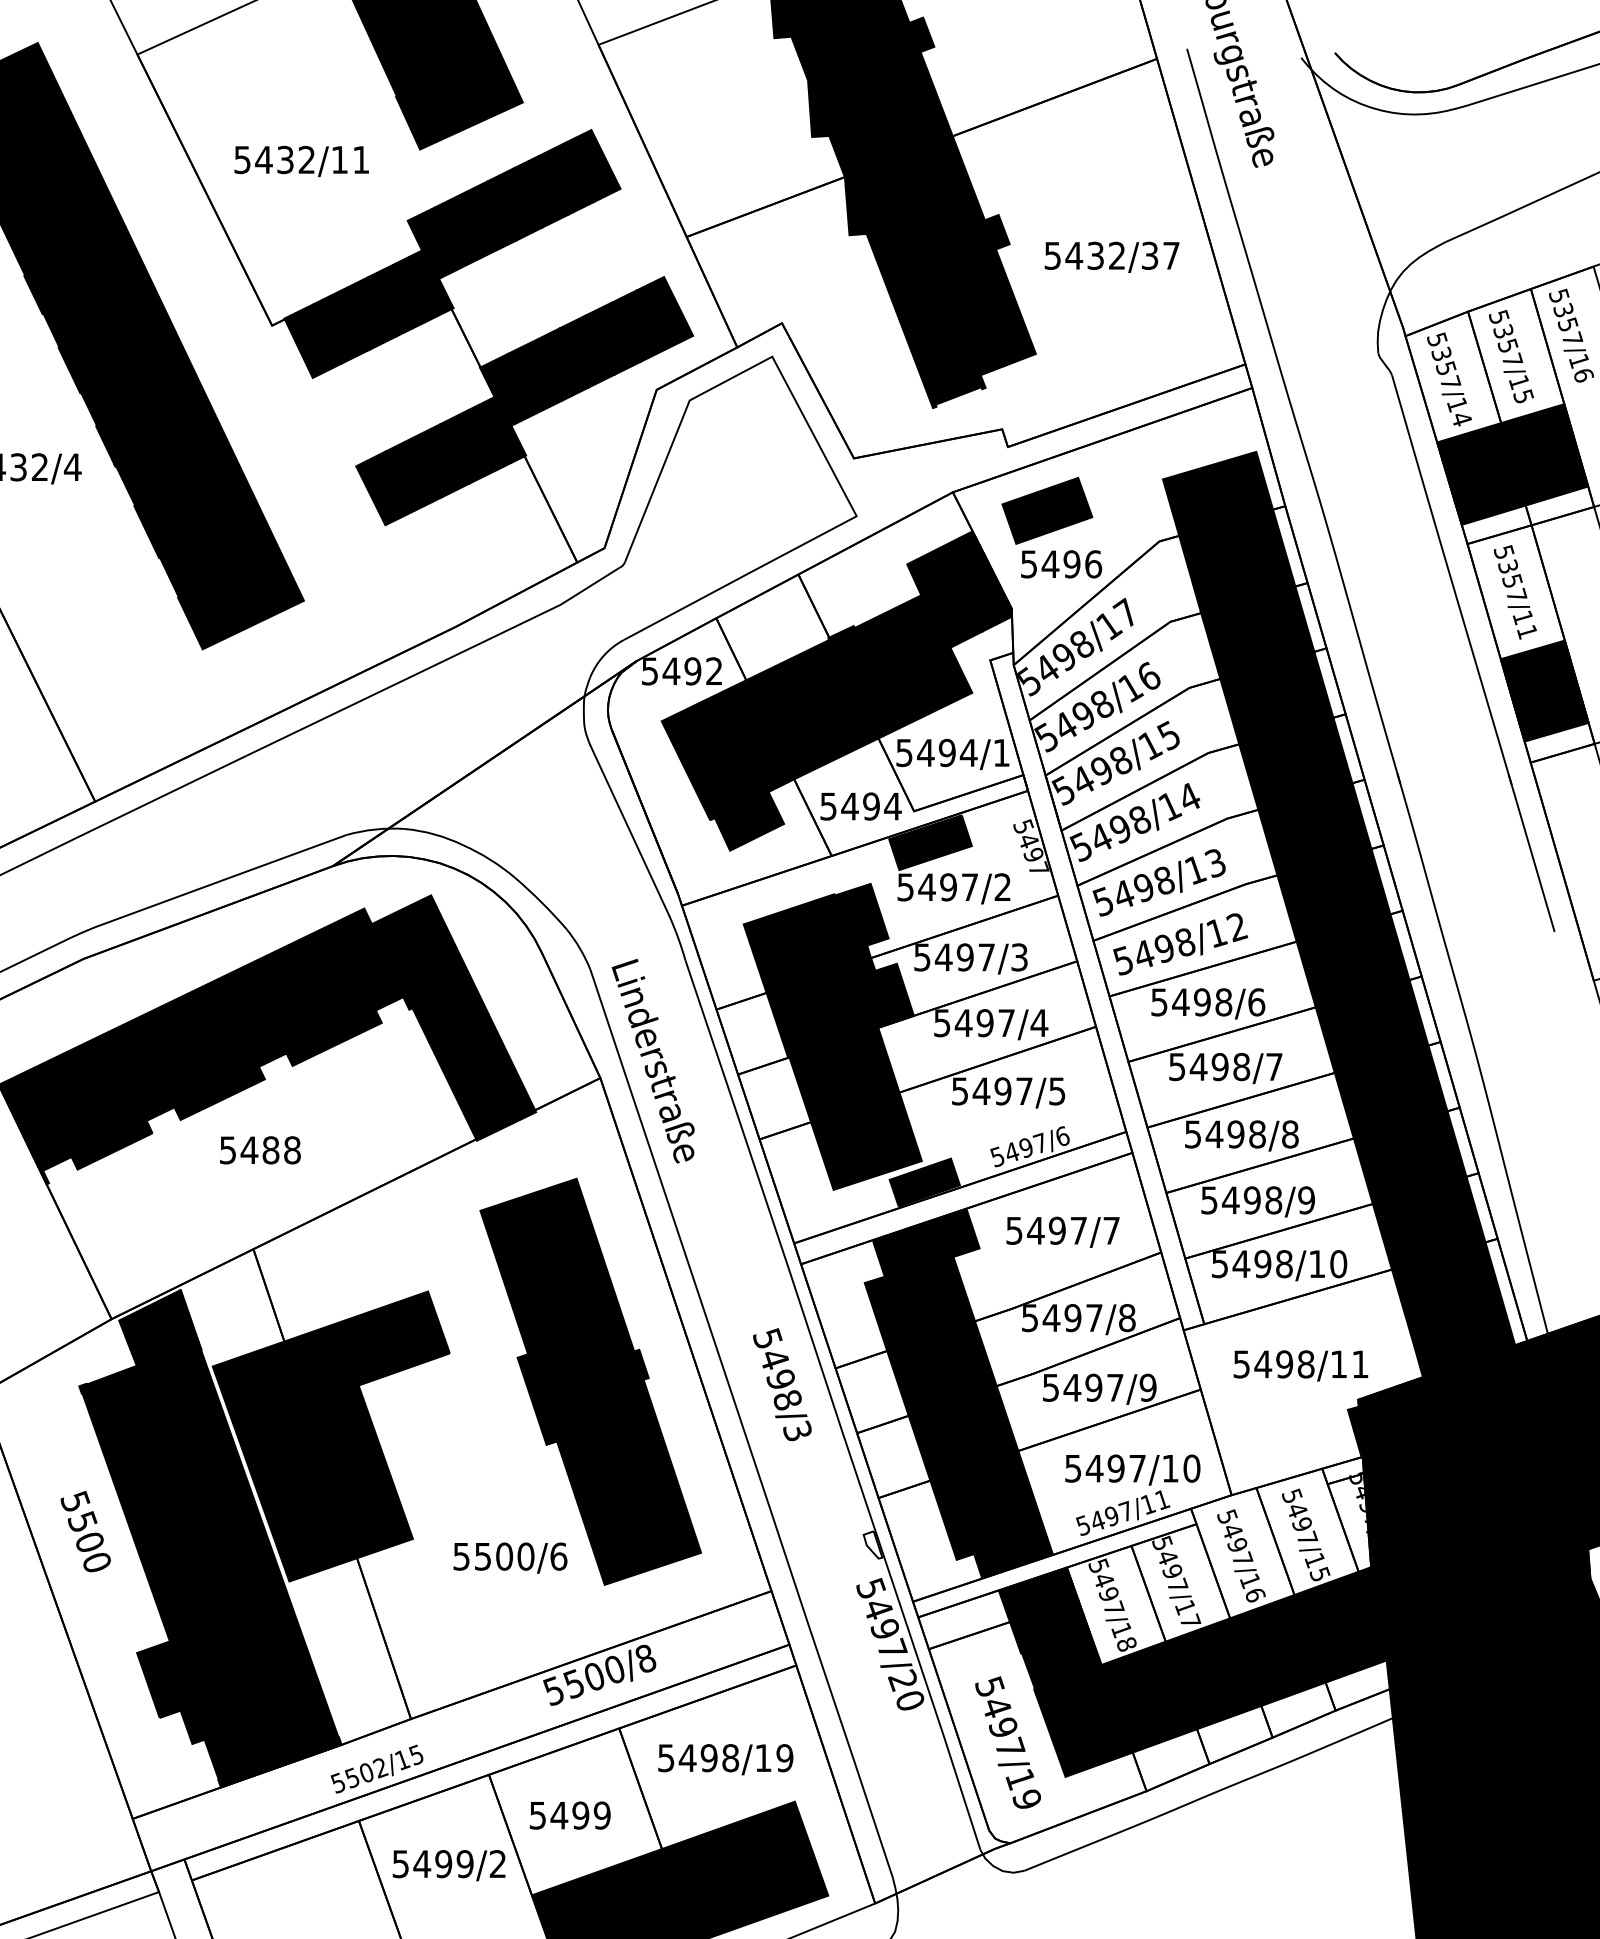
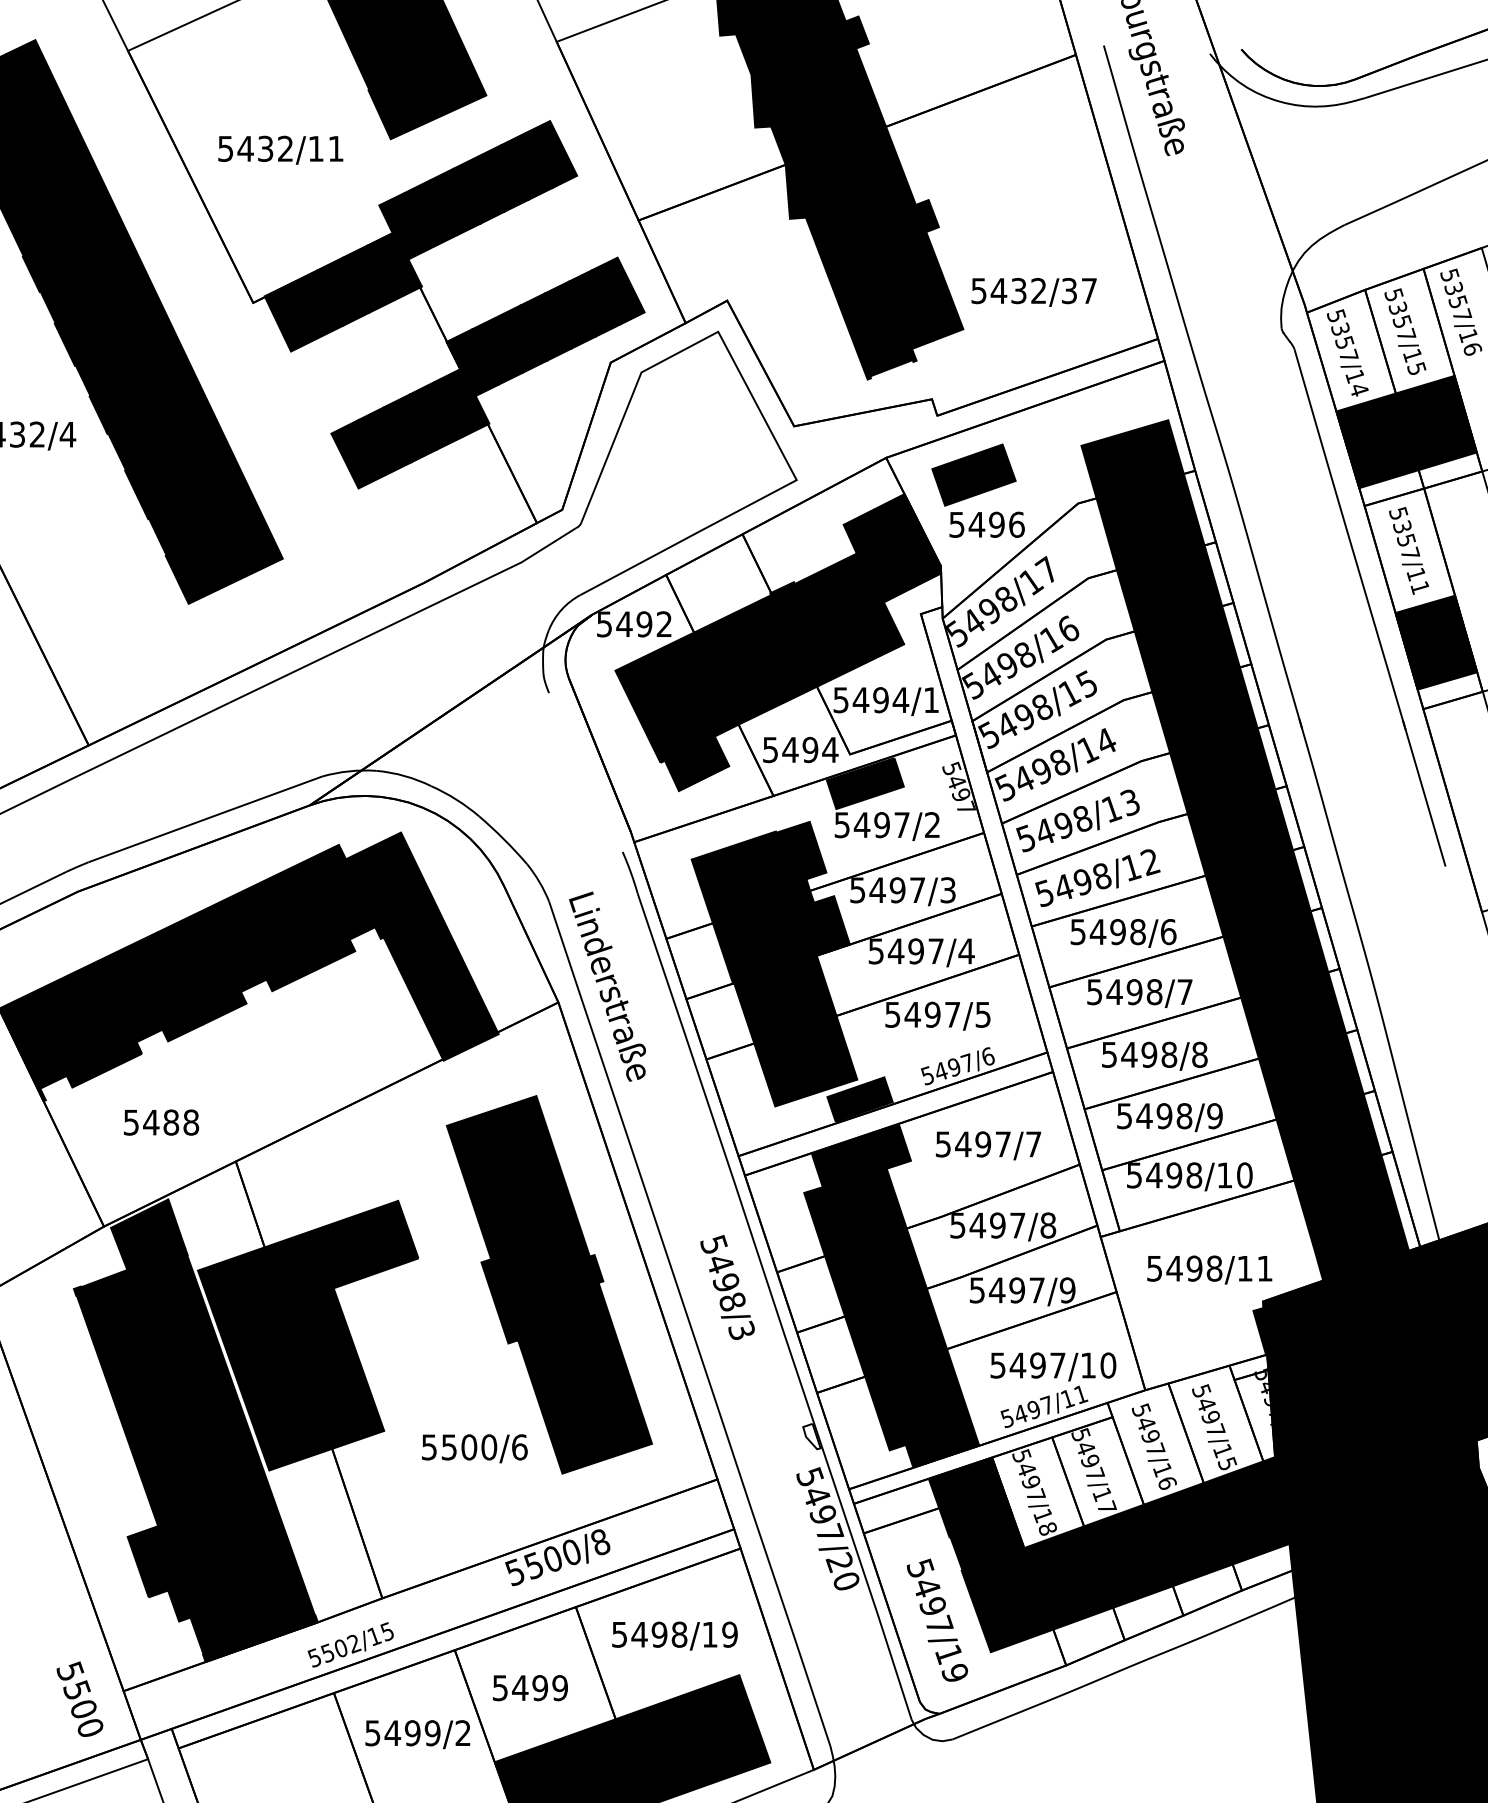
text: (1111, 256) -> (1033, 291), moved
line: (629, 830) -> (585, 772), removed
text: (260, 1150) -> (161, 1122), moved
text: (85, 1531) -> (79, 1699), moved

